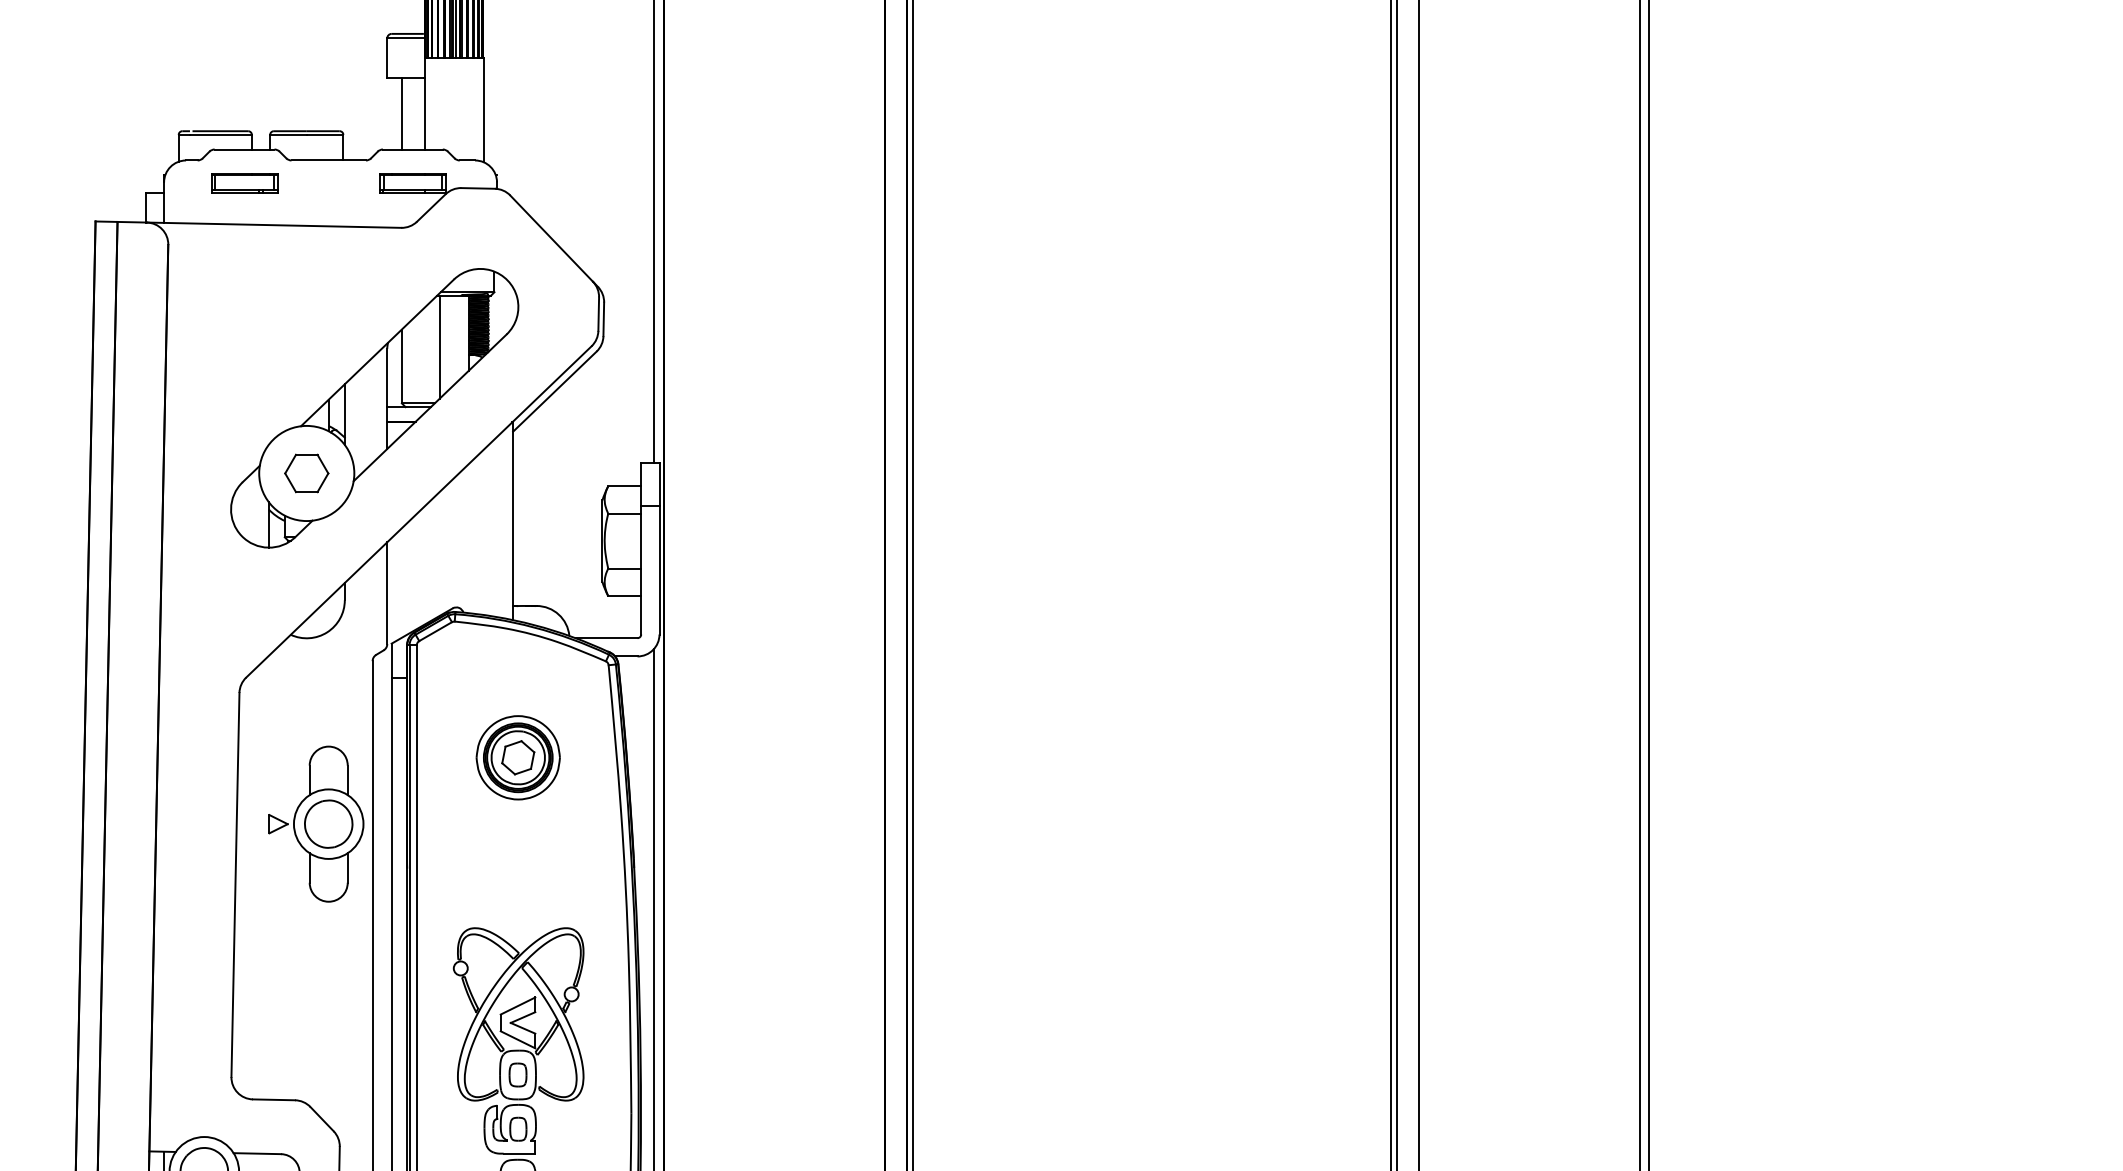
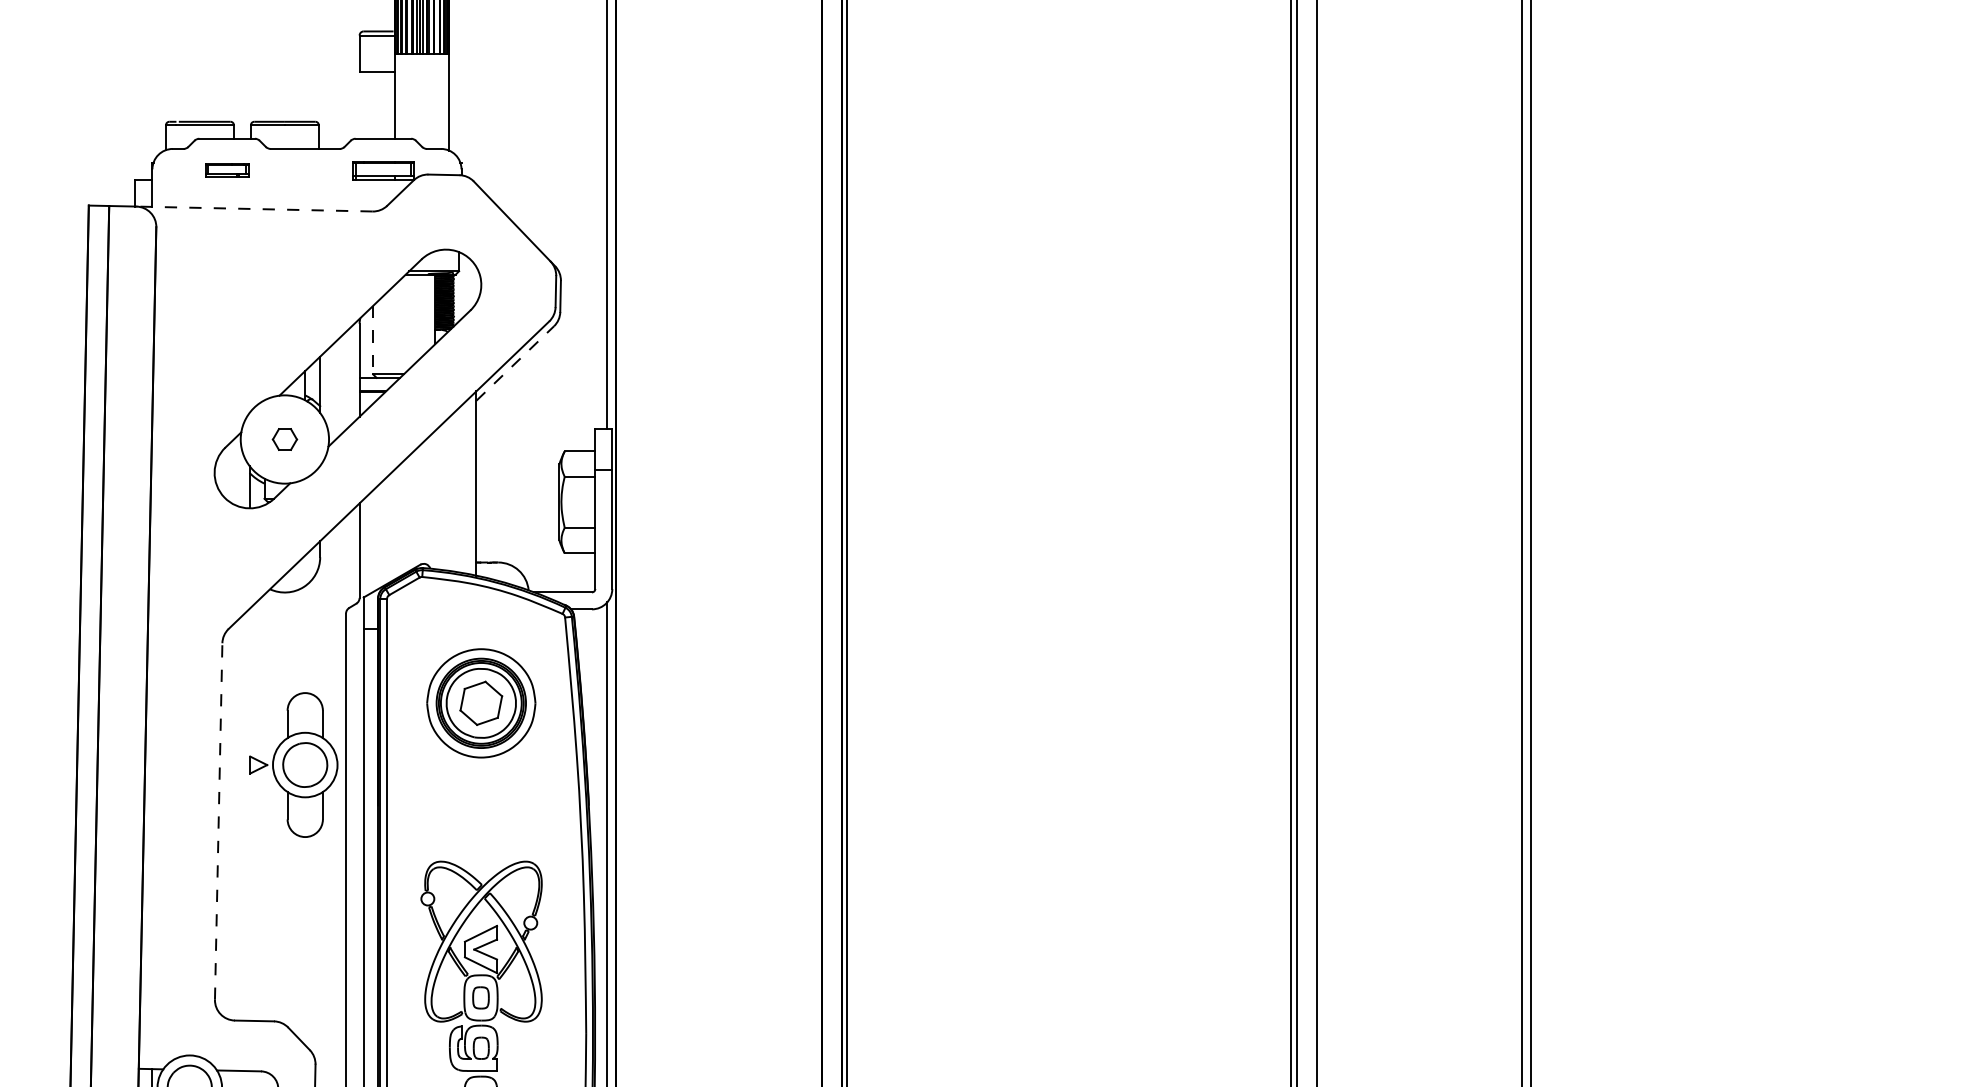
line: (401, 113) -> (372, 105), removed
part: (244, 183) -> (227, 170), size x0.7
line: (273, 225) -> (253, 209), solid -> dashed
line: (439, 346) -> (408, 321), removed
line: (401, 366) -> (372, 340), solid -> dashed
line: (554, 391) -> (514, 363), solid -> dashed
part: (306, 473) -> (284, 439), size x0.6
part: (517, 757) -> (480, 703), size x1.4
line: (235, 884) -> (218, 821), solid -> dashed

